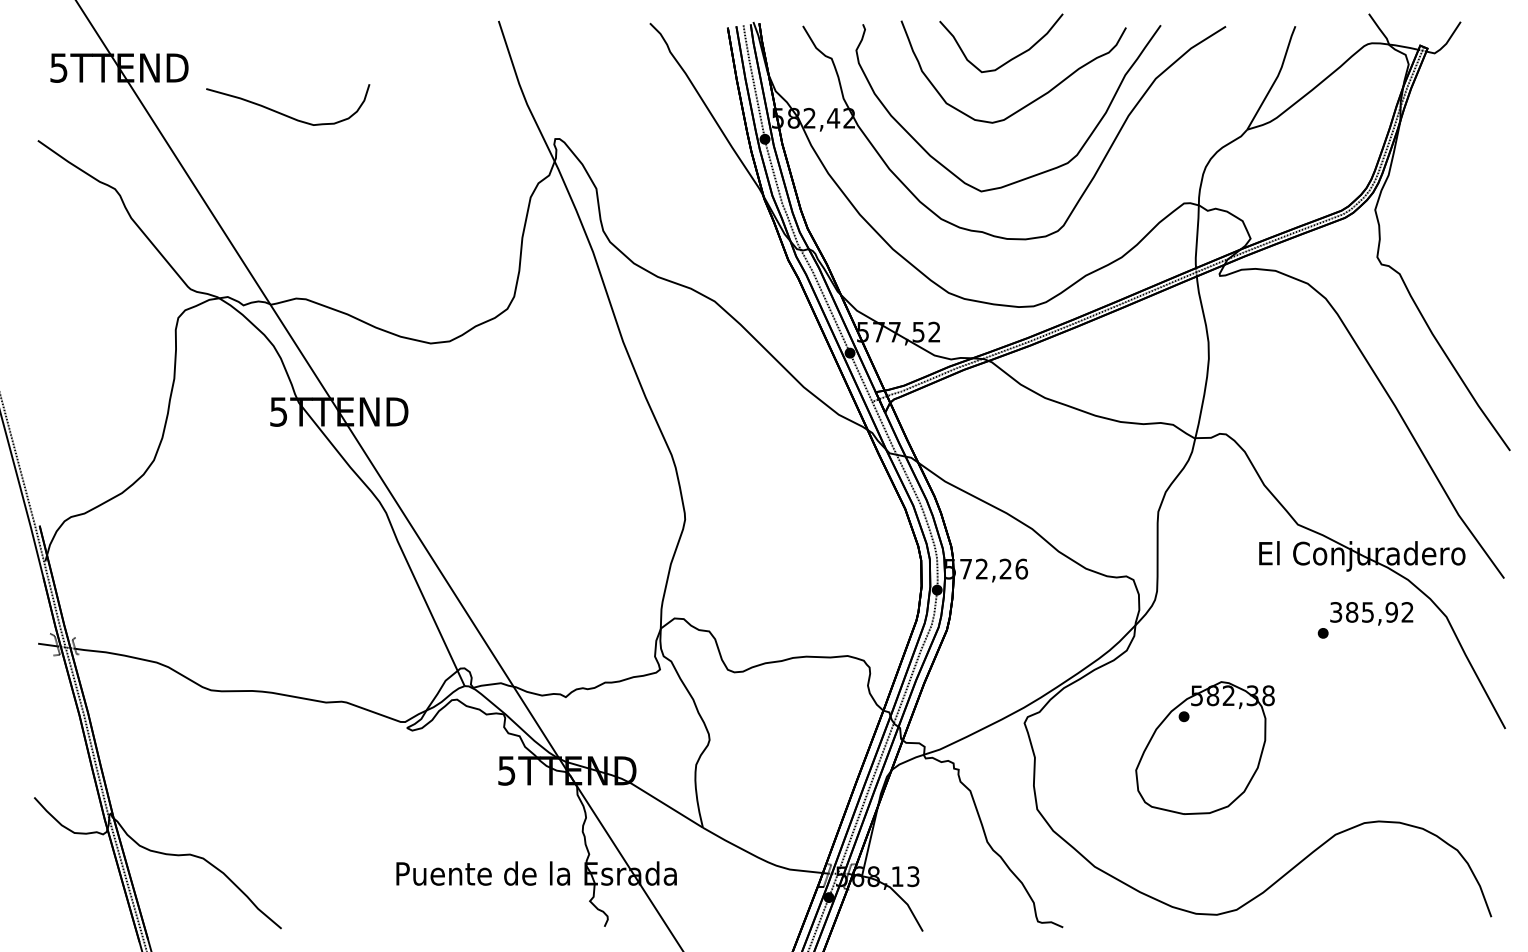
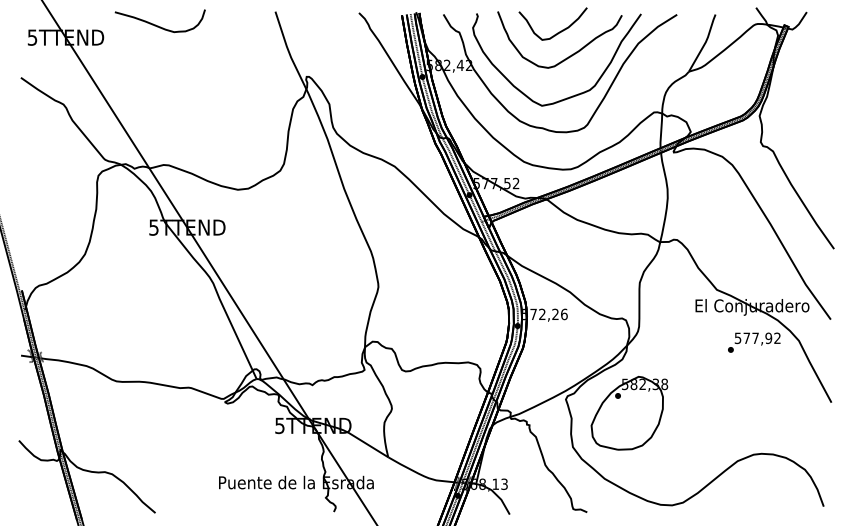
curve: (285, 113) -> (158, 25), moved
text: (1351, 612) -> (746, 338), 385,92 -> 577,92
part: (1204, 748) -> (629, 413), moved

